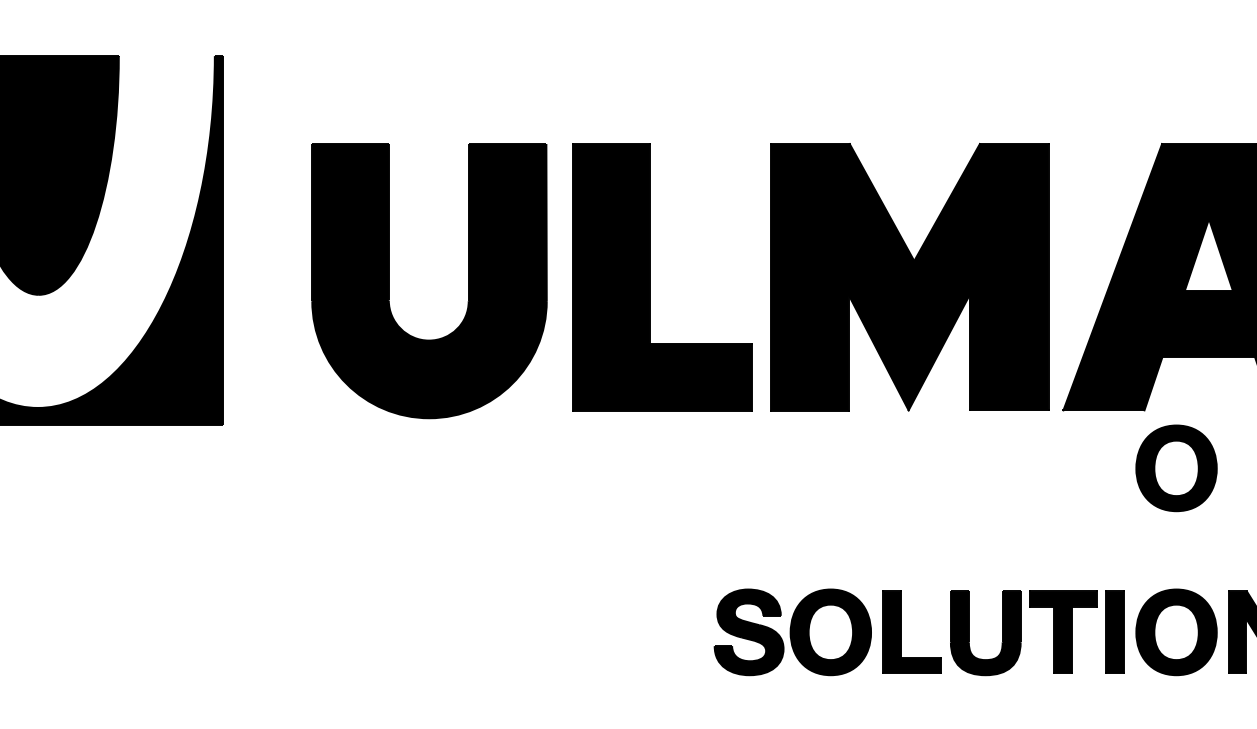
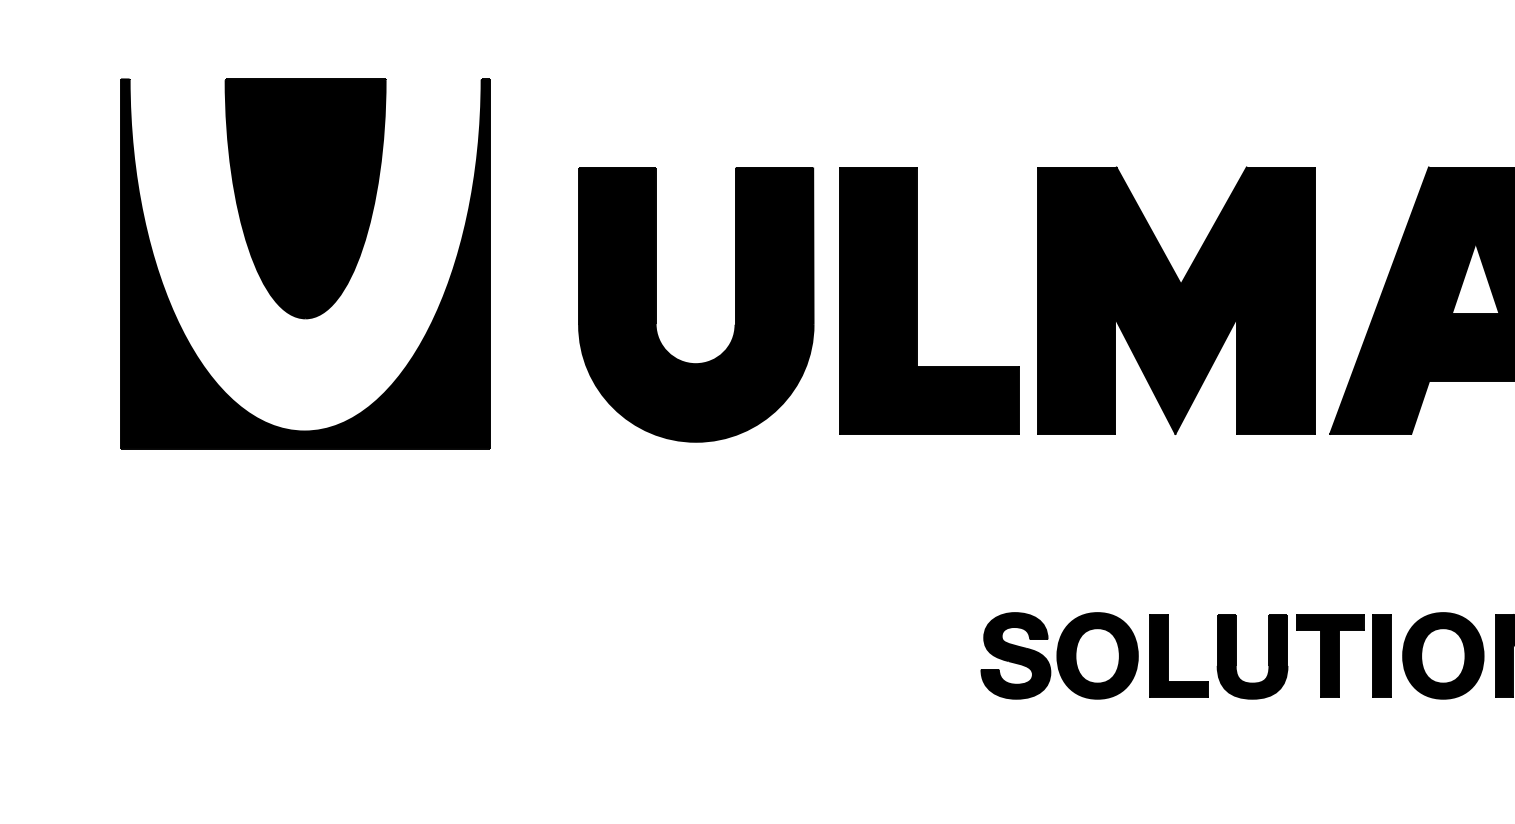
part: (1176, 467) -> (1443, 491), removed

